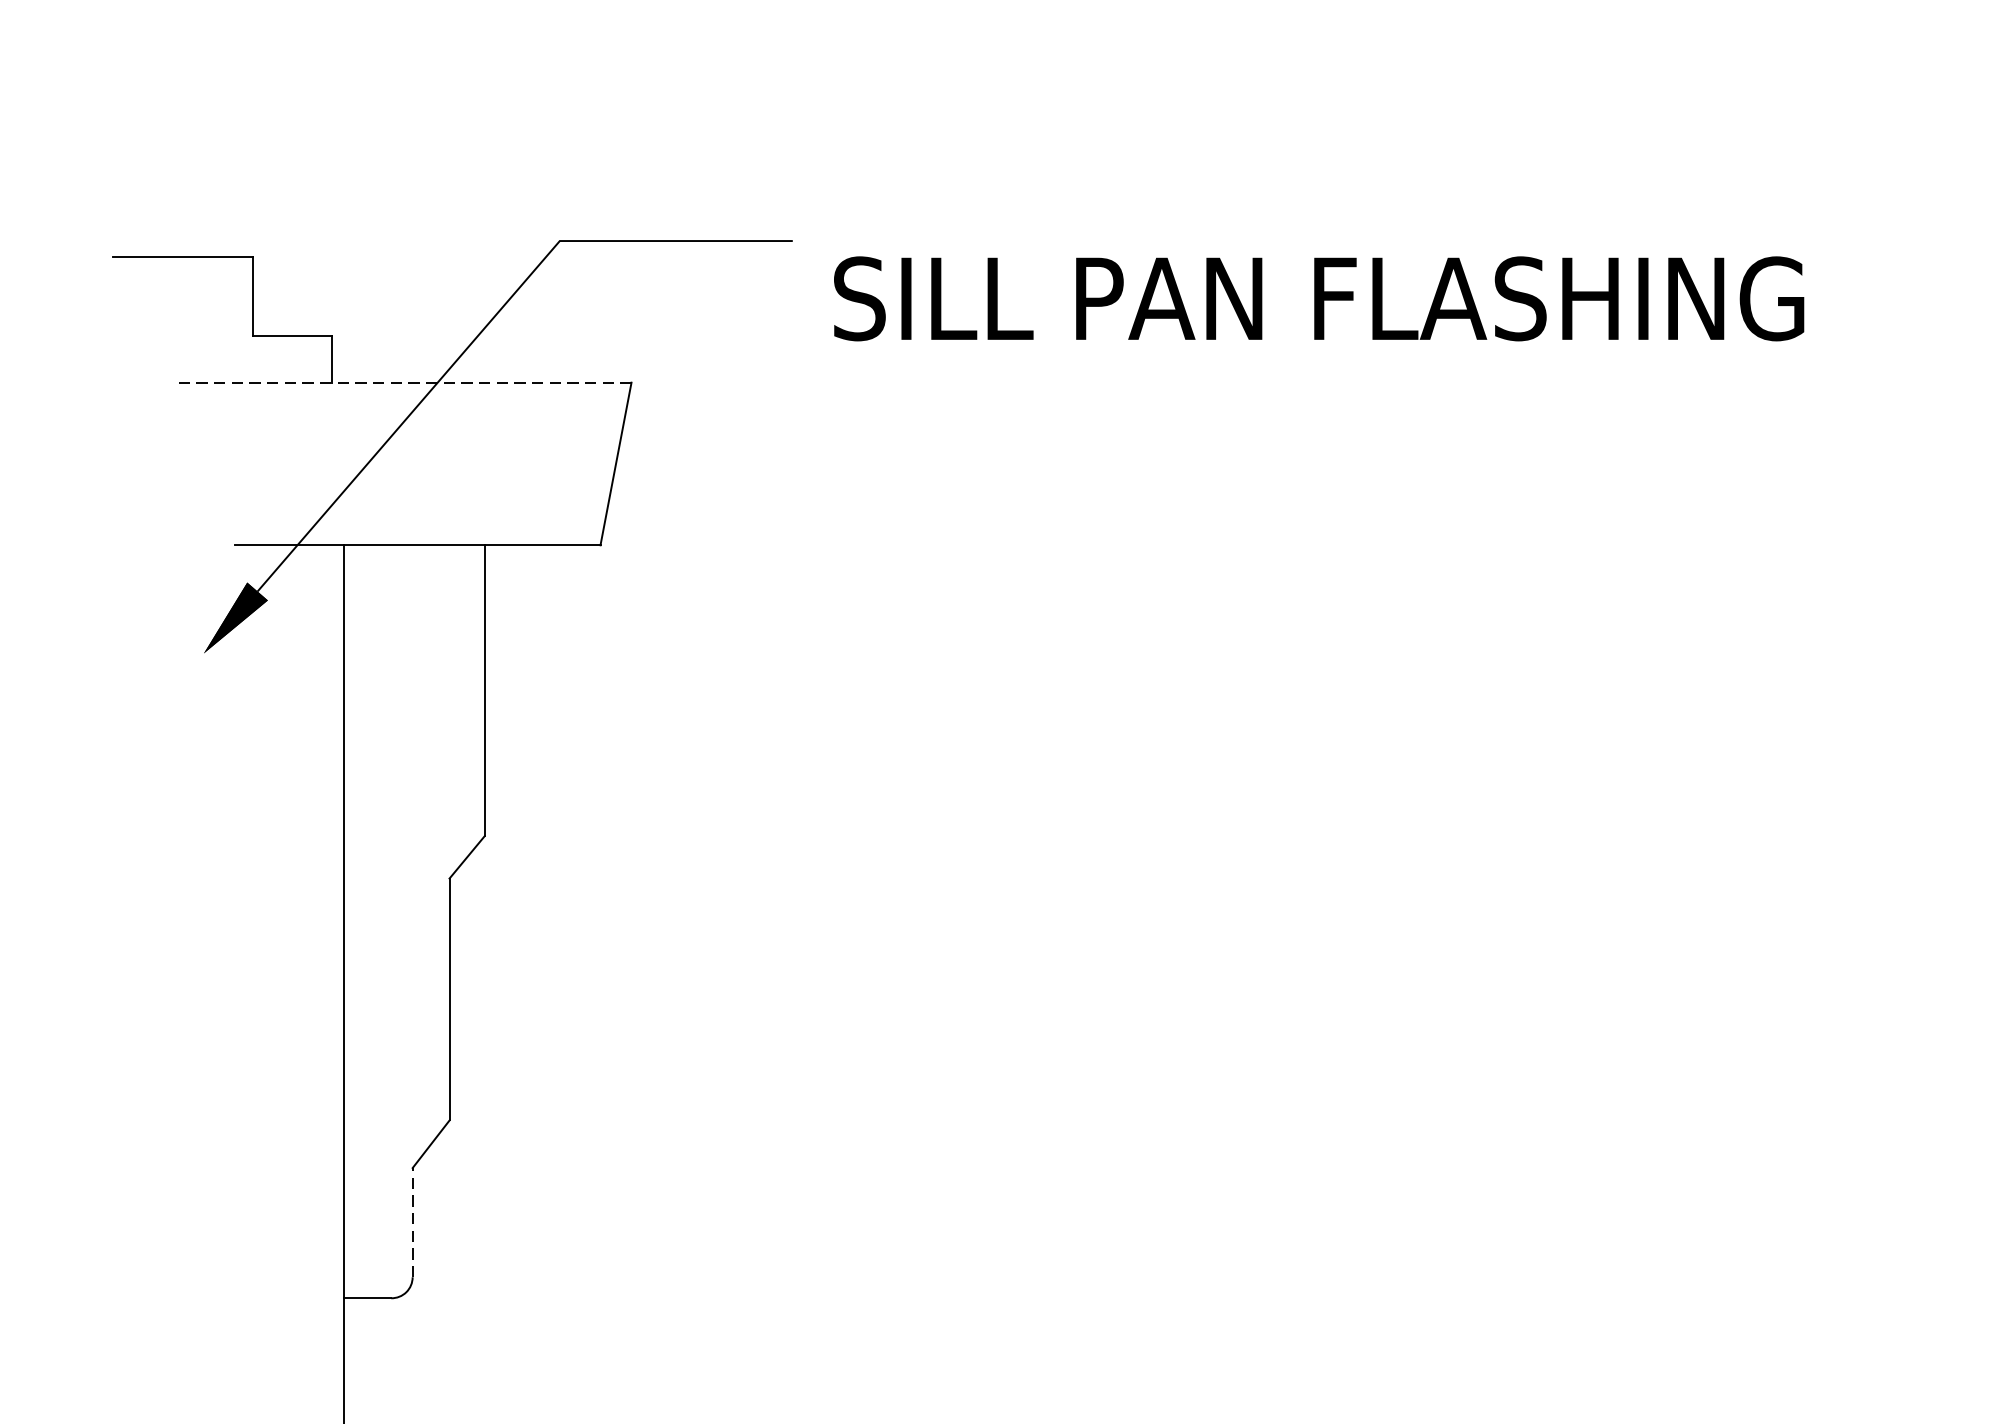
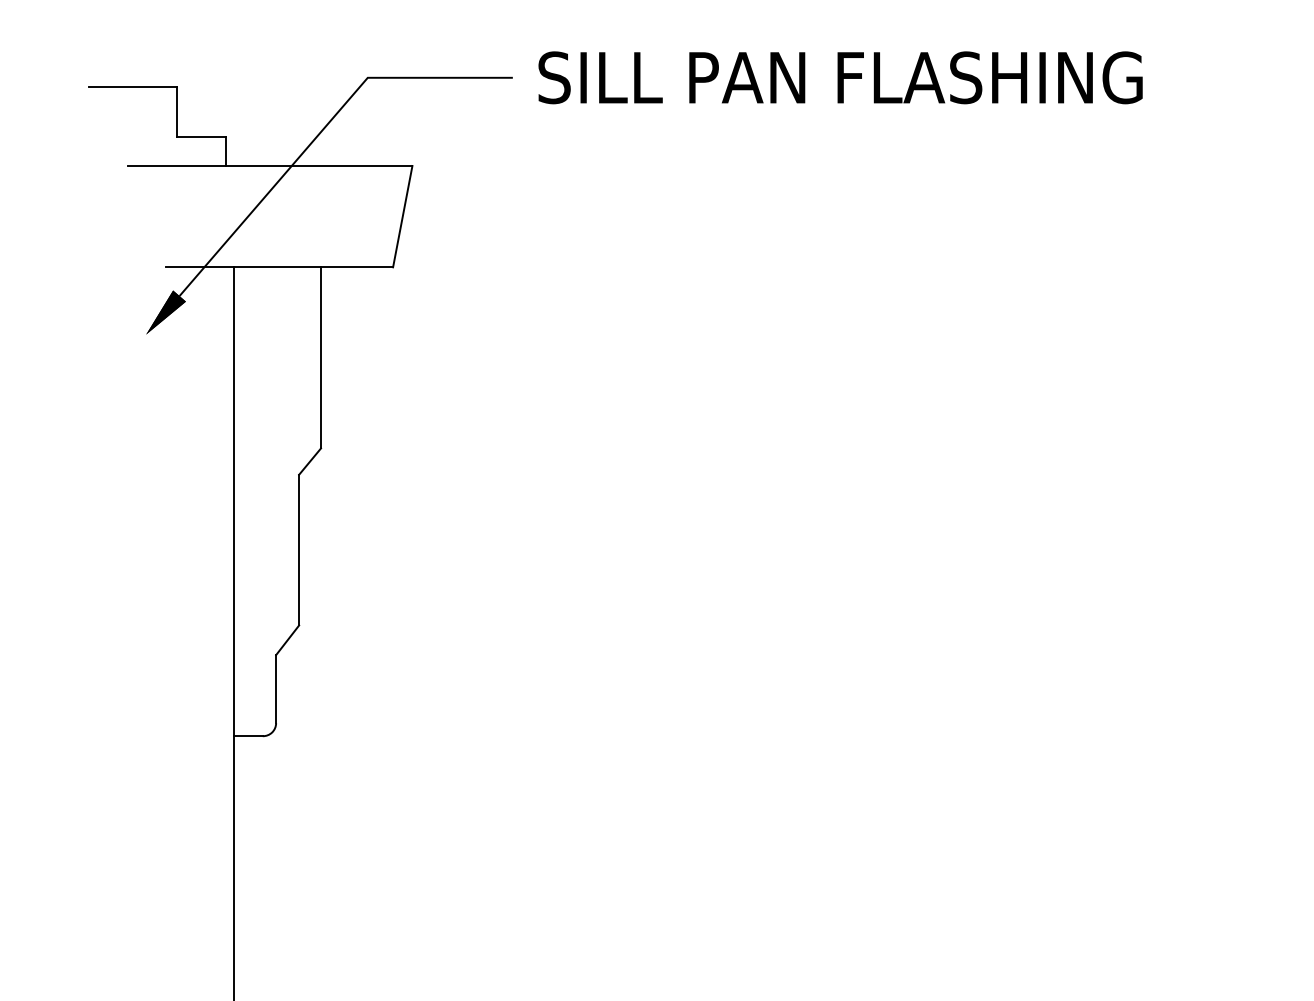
text: (1318, 298) -> (840, 77), moved
line: (402, 383) -> (269, 166), dashed -> solid
line: (413, 1221) -> (276, 688), dashed -> solid

